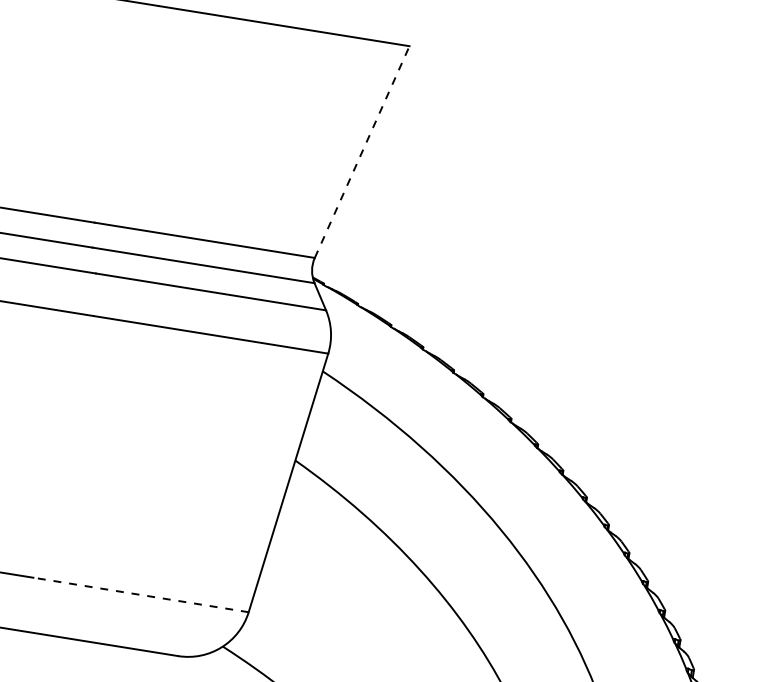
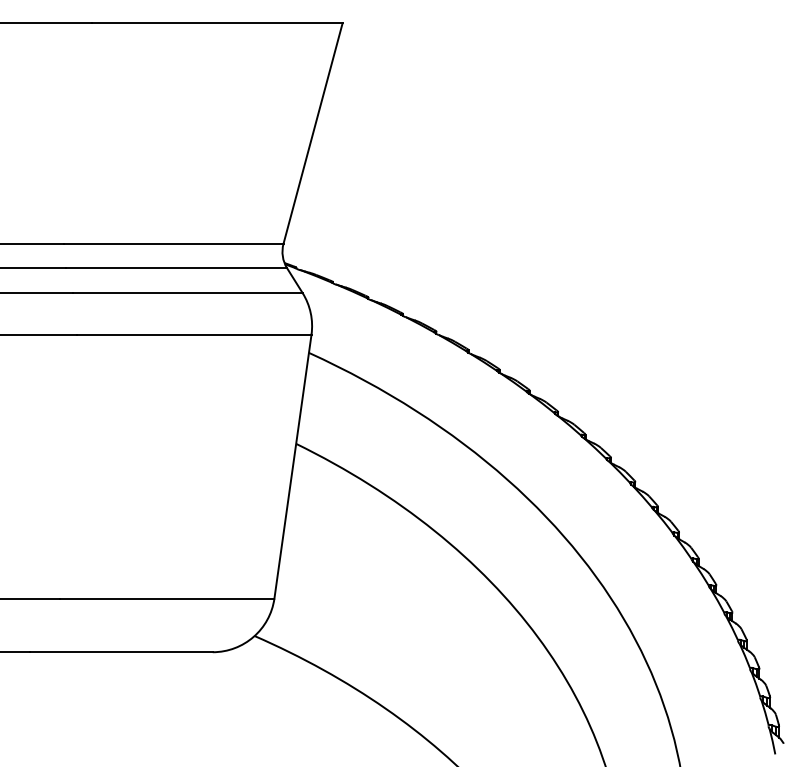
line: (362, 152) -> (313, 133), dashed -> solid
line: (140, 594) -> (166, 598), dashed -> solid

